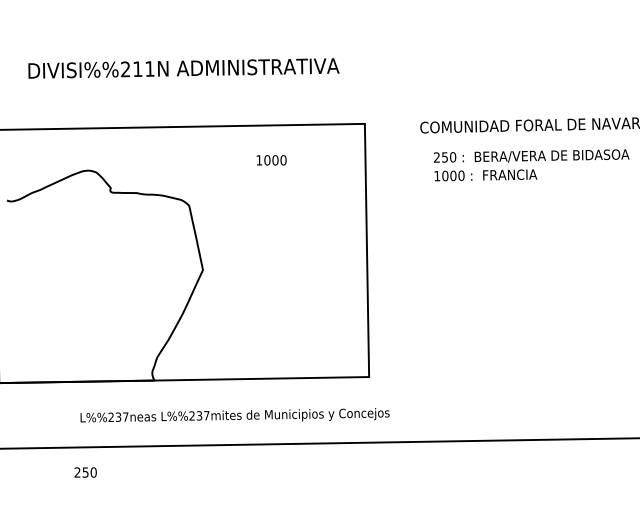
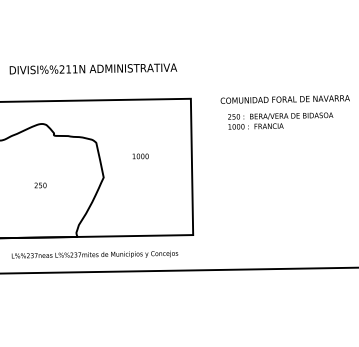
text: (271, 160) -> (140, 156), moved
text: (234, 415) -> (94, 254), moved
text: (85, 472) -> (40, 185), moved

